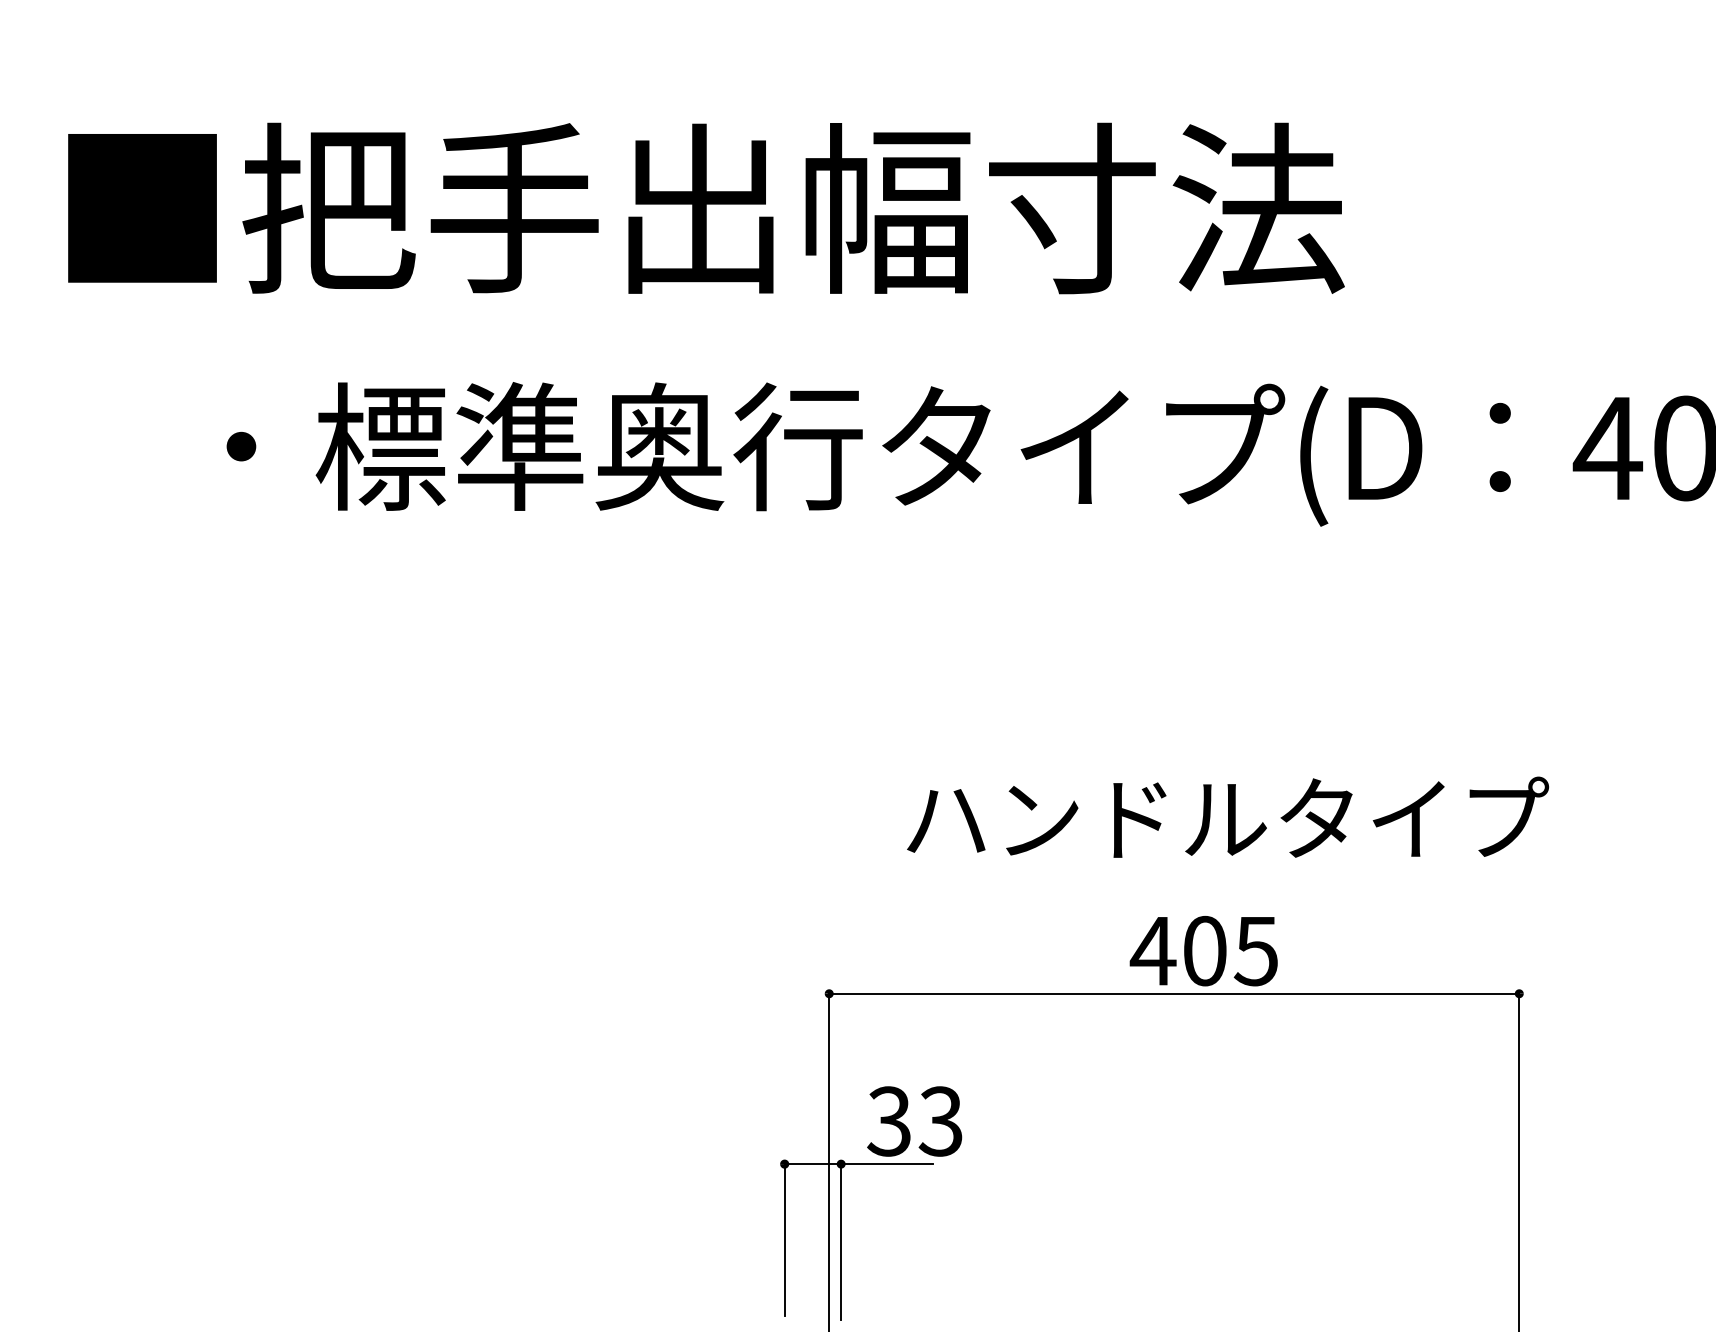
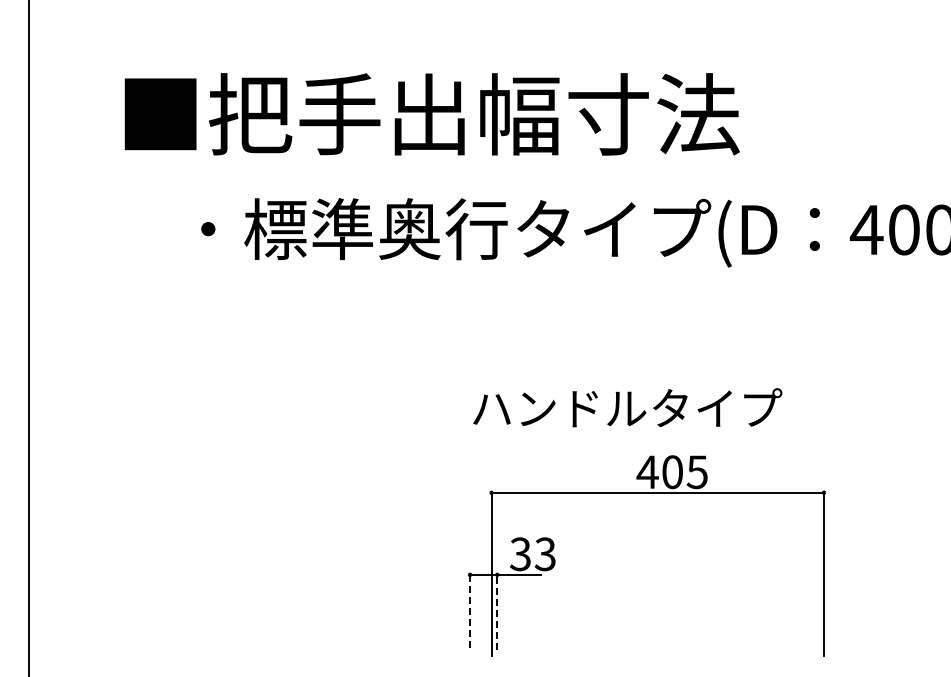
text: (1227, 816) -> (627, 407), moved
line: (785, 1238) -> (470, 610), solid -> dashed
line: (841, 1242) -> (497, 612), solid -> dashed

